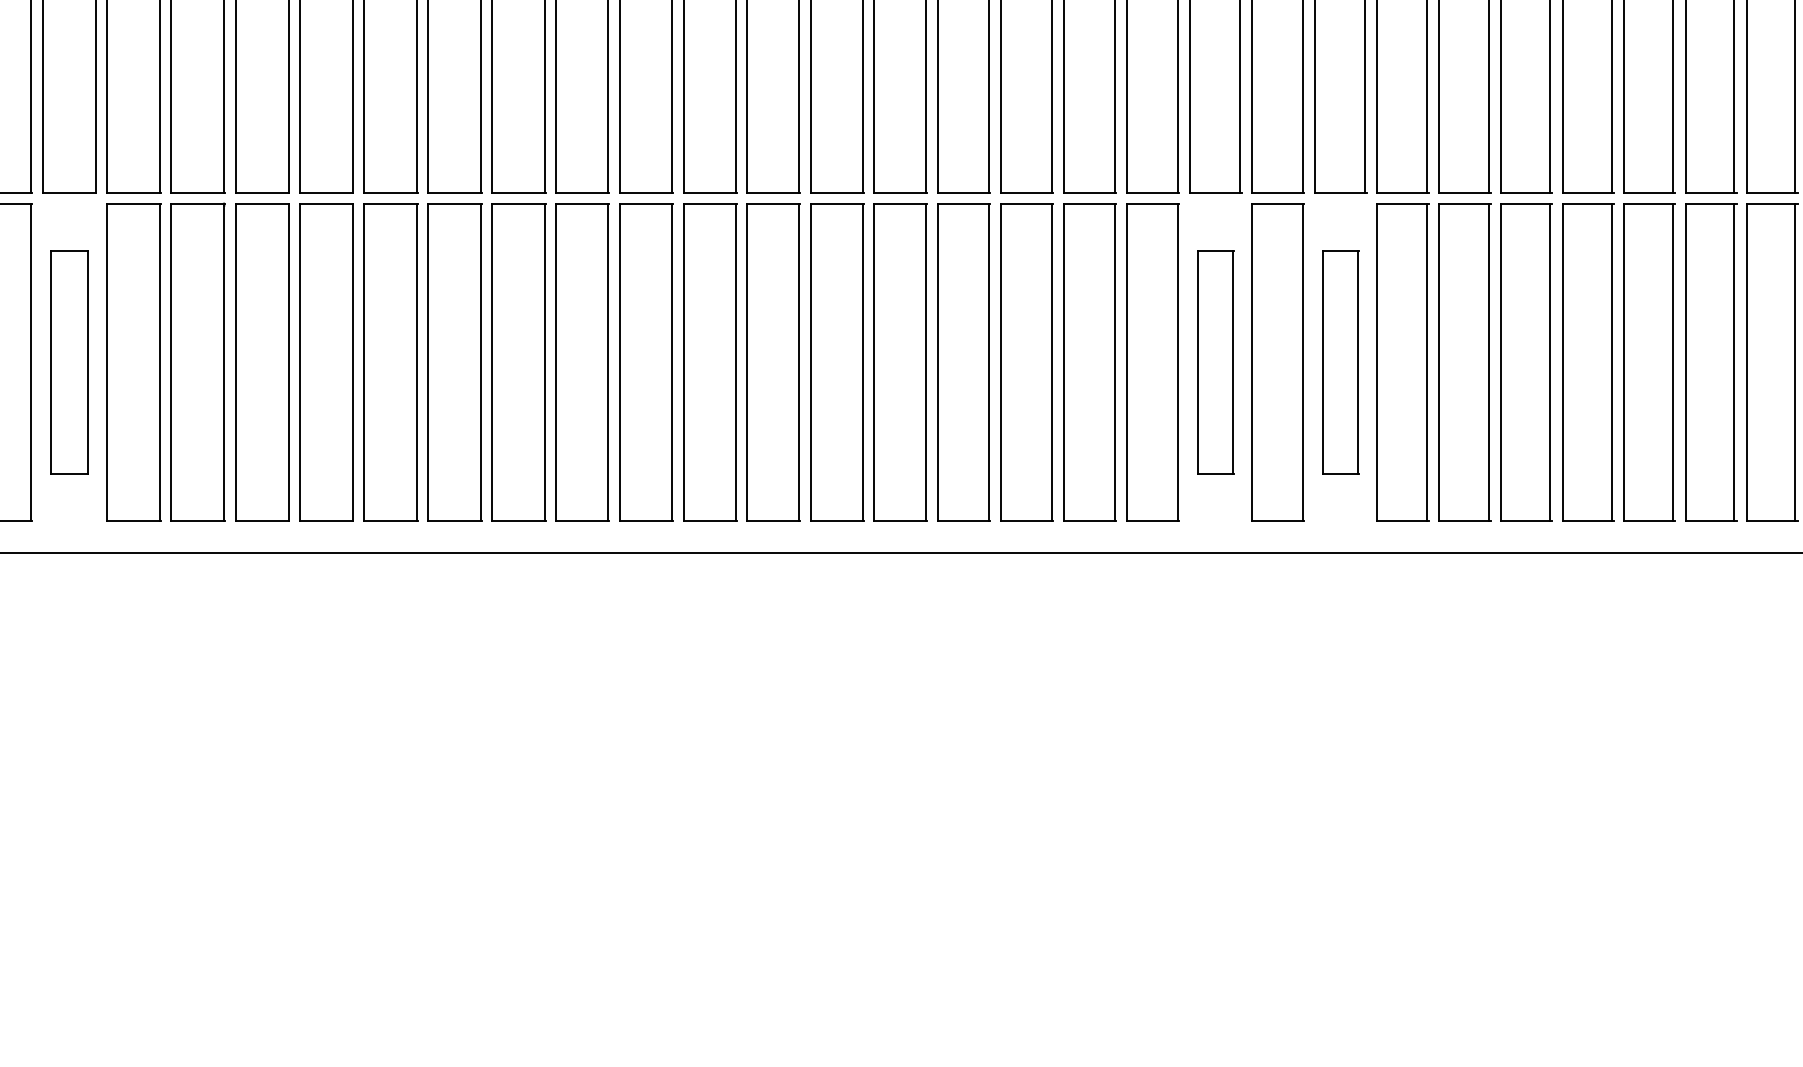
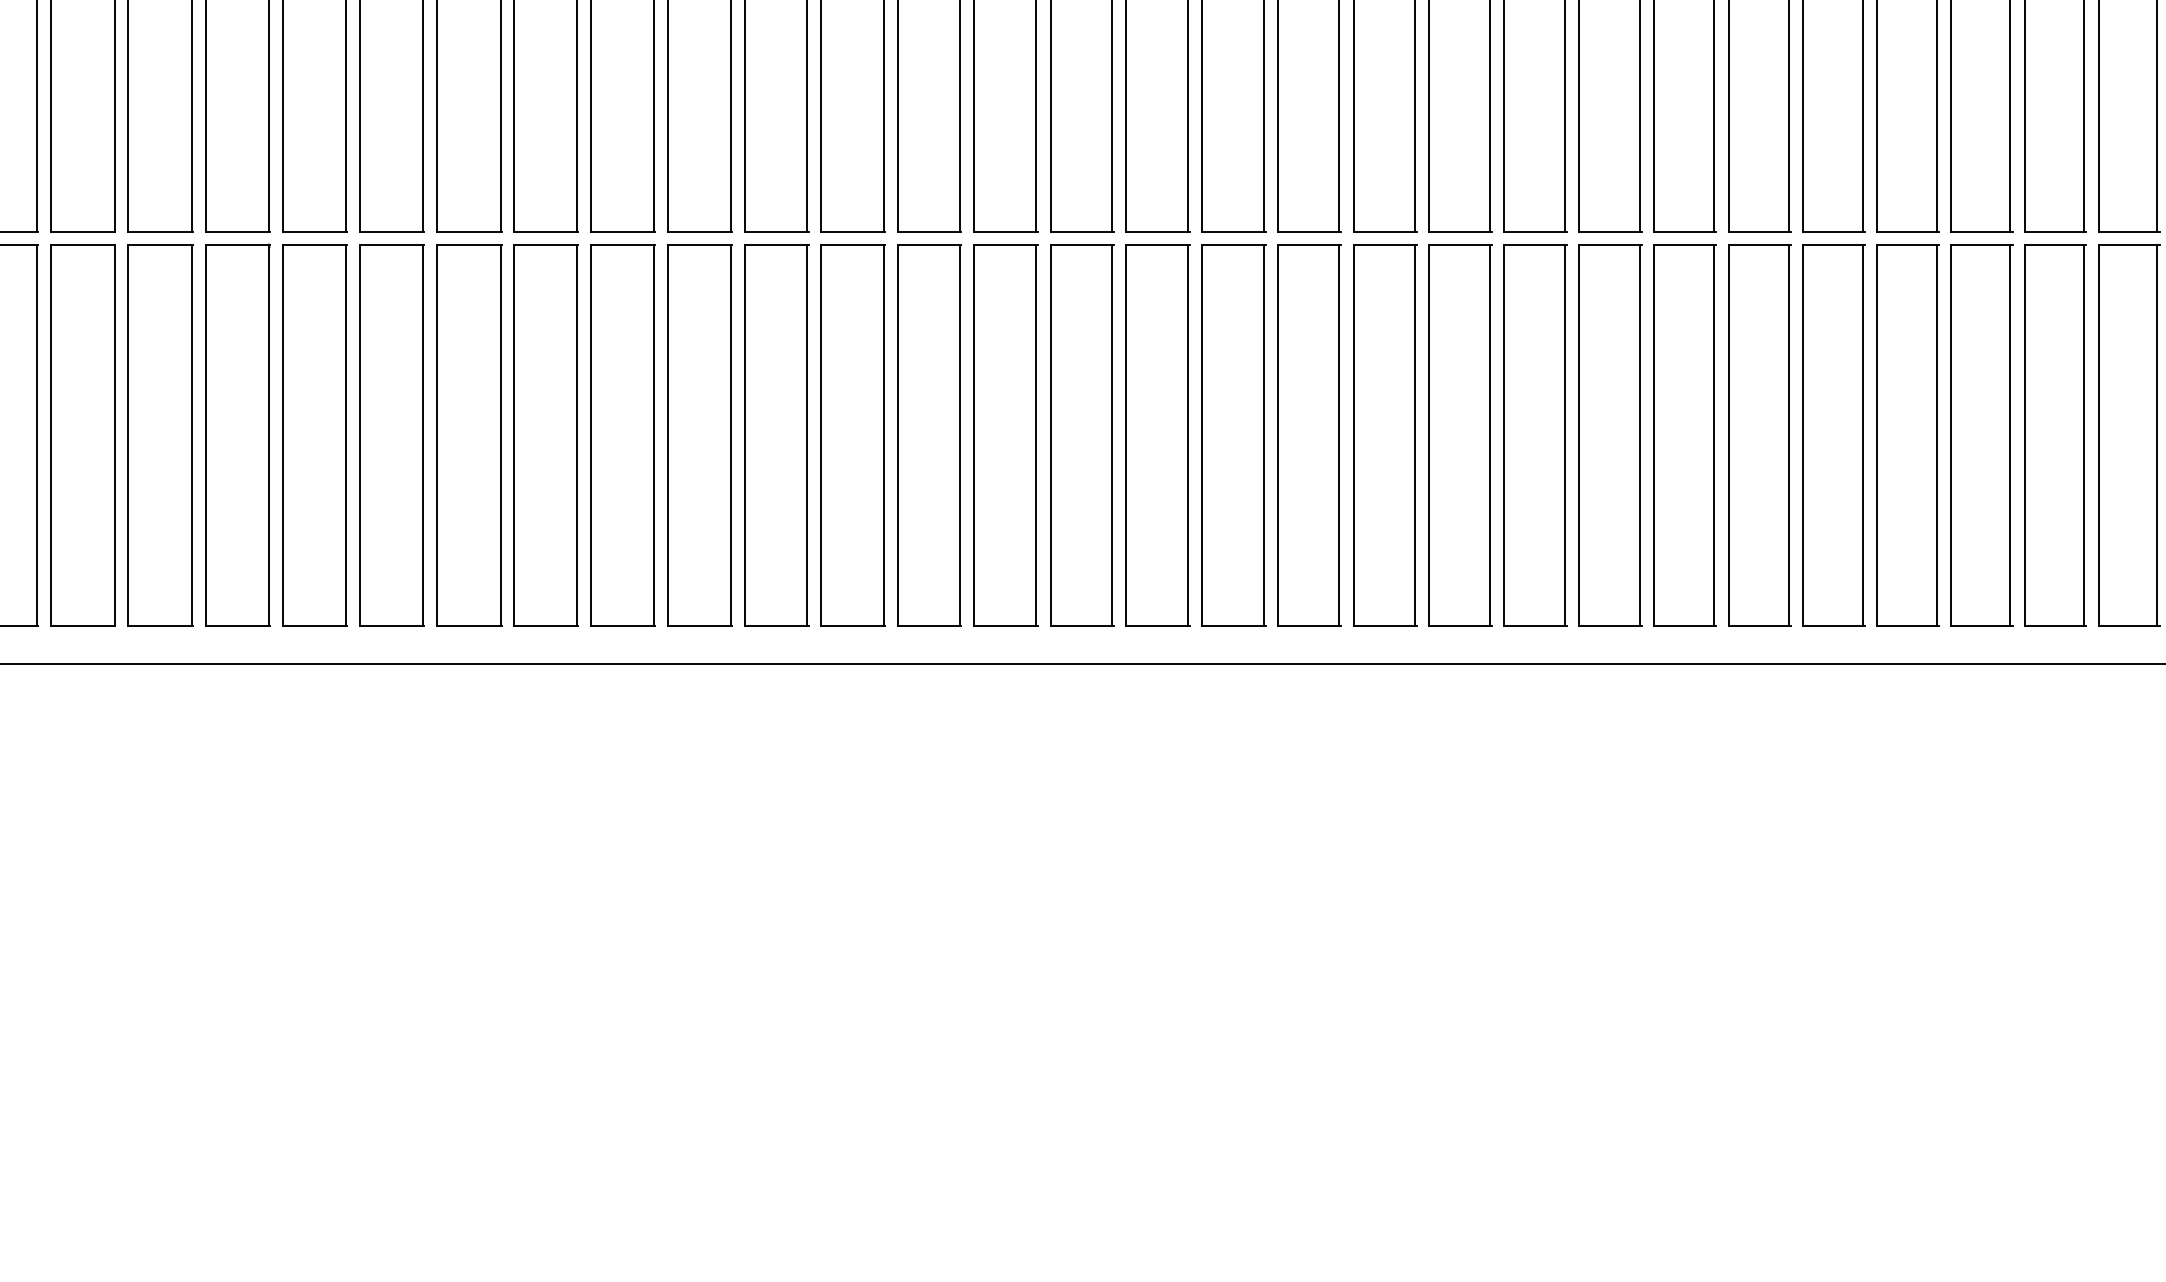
part: (69, 362) -> (83, 435), size x1.43
part: (1215, 362) -> (1460, 435), size x1.43
part: (1340, 362) -> (1610, 435), size x1.43

